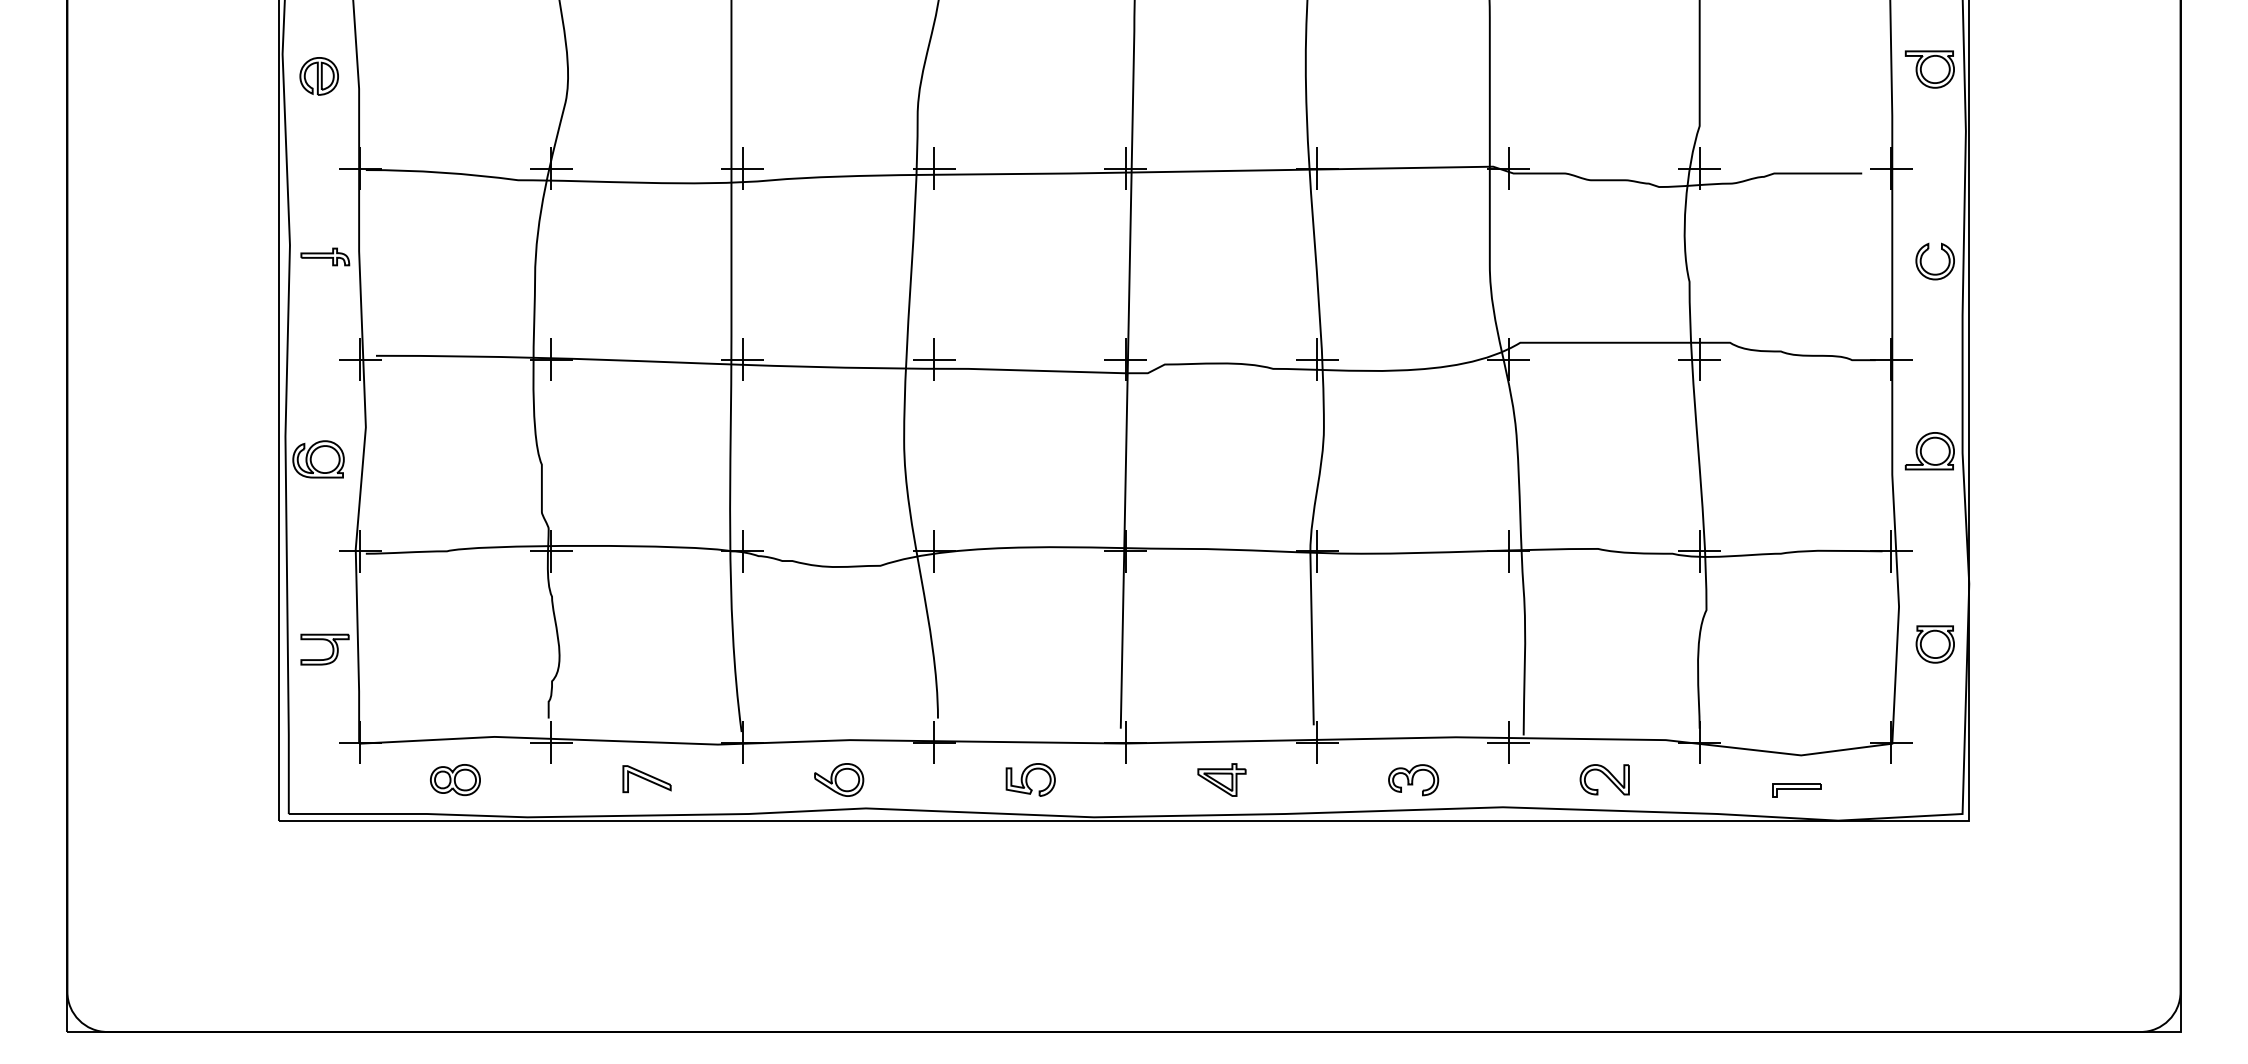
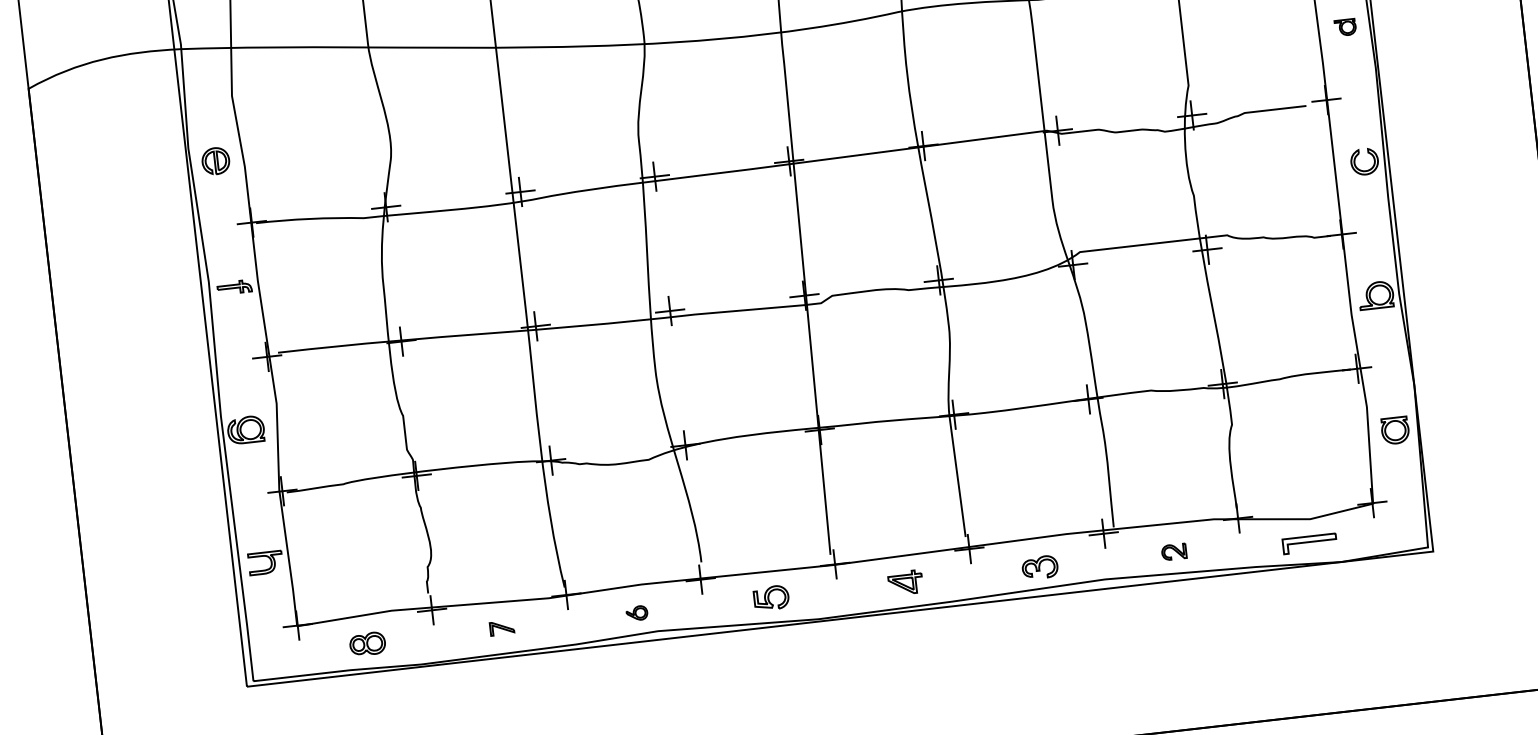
part: (1929, 69) -> (1345, 27), size x0.6
part: (646, 779) -> (501, 628), size x0.7
part: (839, 779) -> (637, 613), size x0.6
part: (1604, 779) -> (1174, 551), size x0.7
part: (1796, 790) -> (1309, 544), size x1.6

